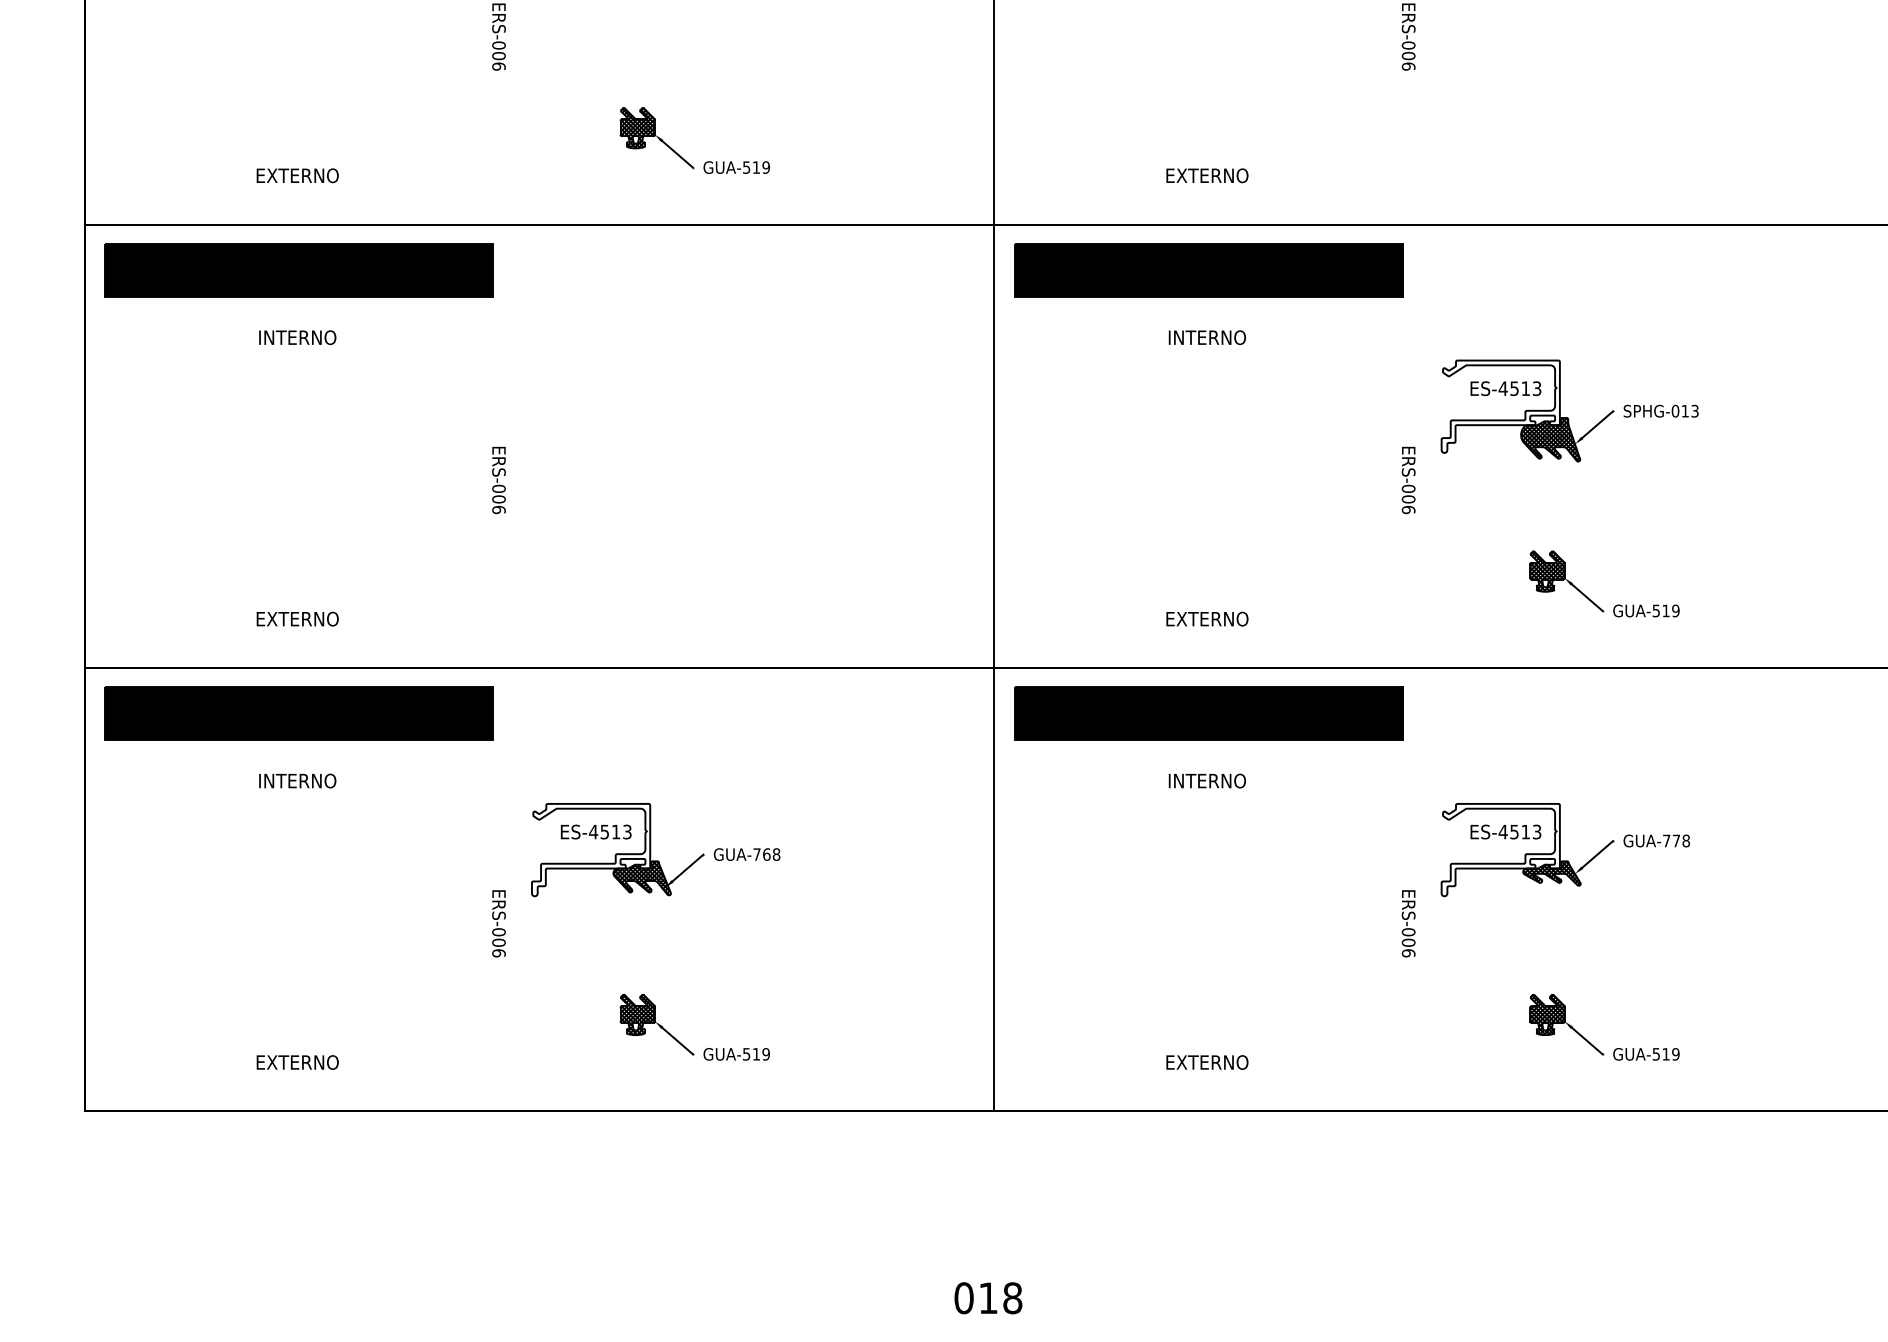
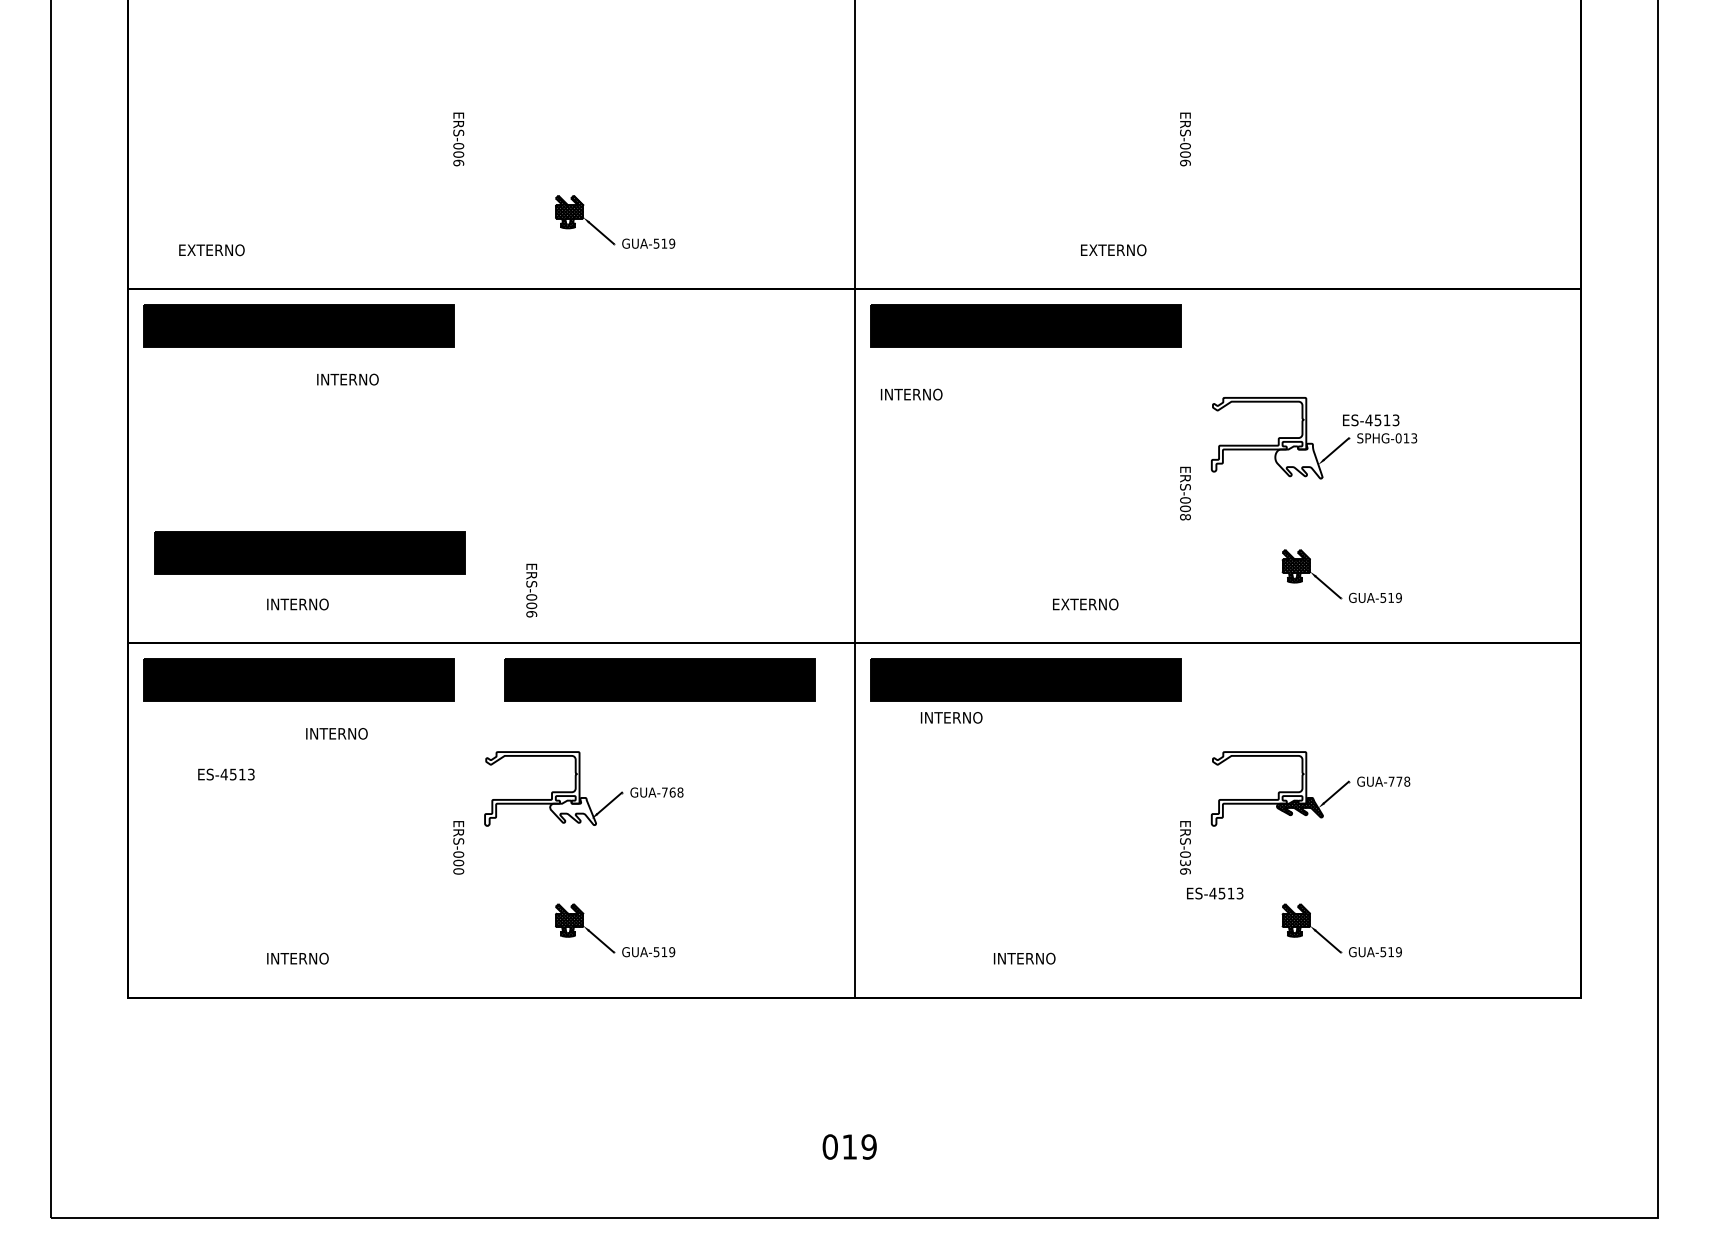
text: (297, 176) -> (211, 250), moved
text: (1207, 176) -> (1113, 250), moved
text: (297, 337) -> (347, 379), moved
text: (1207, 337) -> (911, 394), moved
text: (1506, 388) -> (1371, 420), moved
hatch: (1550, 438) -> (1298, 460), removed
text: (498, 480) -> (531, 590), moved
text: (1408, 510) -> (1185, 517), ERS-006 -> ERS-008
part: (312, 554) -> (309, 552), added
text: (297, 619) -> (297, 604), EXTERNO -> INTERNO
text: (1207, 619) -> (1085, 604), moved
part: (750, 713) -> (659, 679), added
text: (297, 780) -> (336, 733), moved
text: (1207, 780) -> (951, 717), moved
text: (596, 831) -> (226, 774), moved
text: (1506, 831) -> (1215, 893), moved
hatch: (642, 878) -> (573, 811), removed
text: (1408, 942) -> (1185, 862), ERS-006 -> ERS-036
text: (498, 953) -> (458, 871), ERS-006 -> ERS-000
text: (297, 1062) -> (297, 958), EXTERNO -> INTERNO
text: (1207, 1062) -> (1024, 958), EXTERNO -> INTERNO
text: (1011, 1297) -> (868, 1146), 018 -> 019

